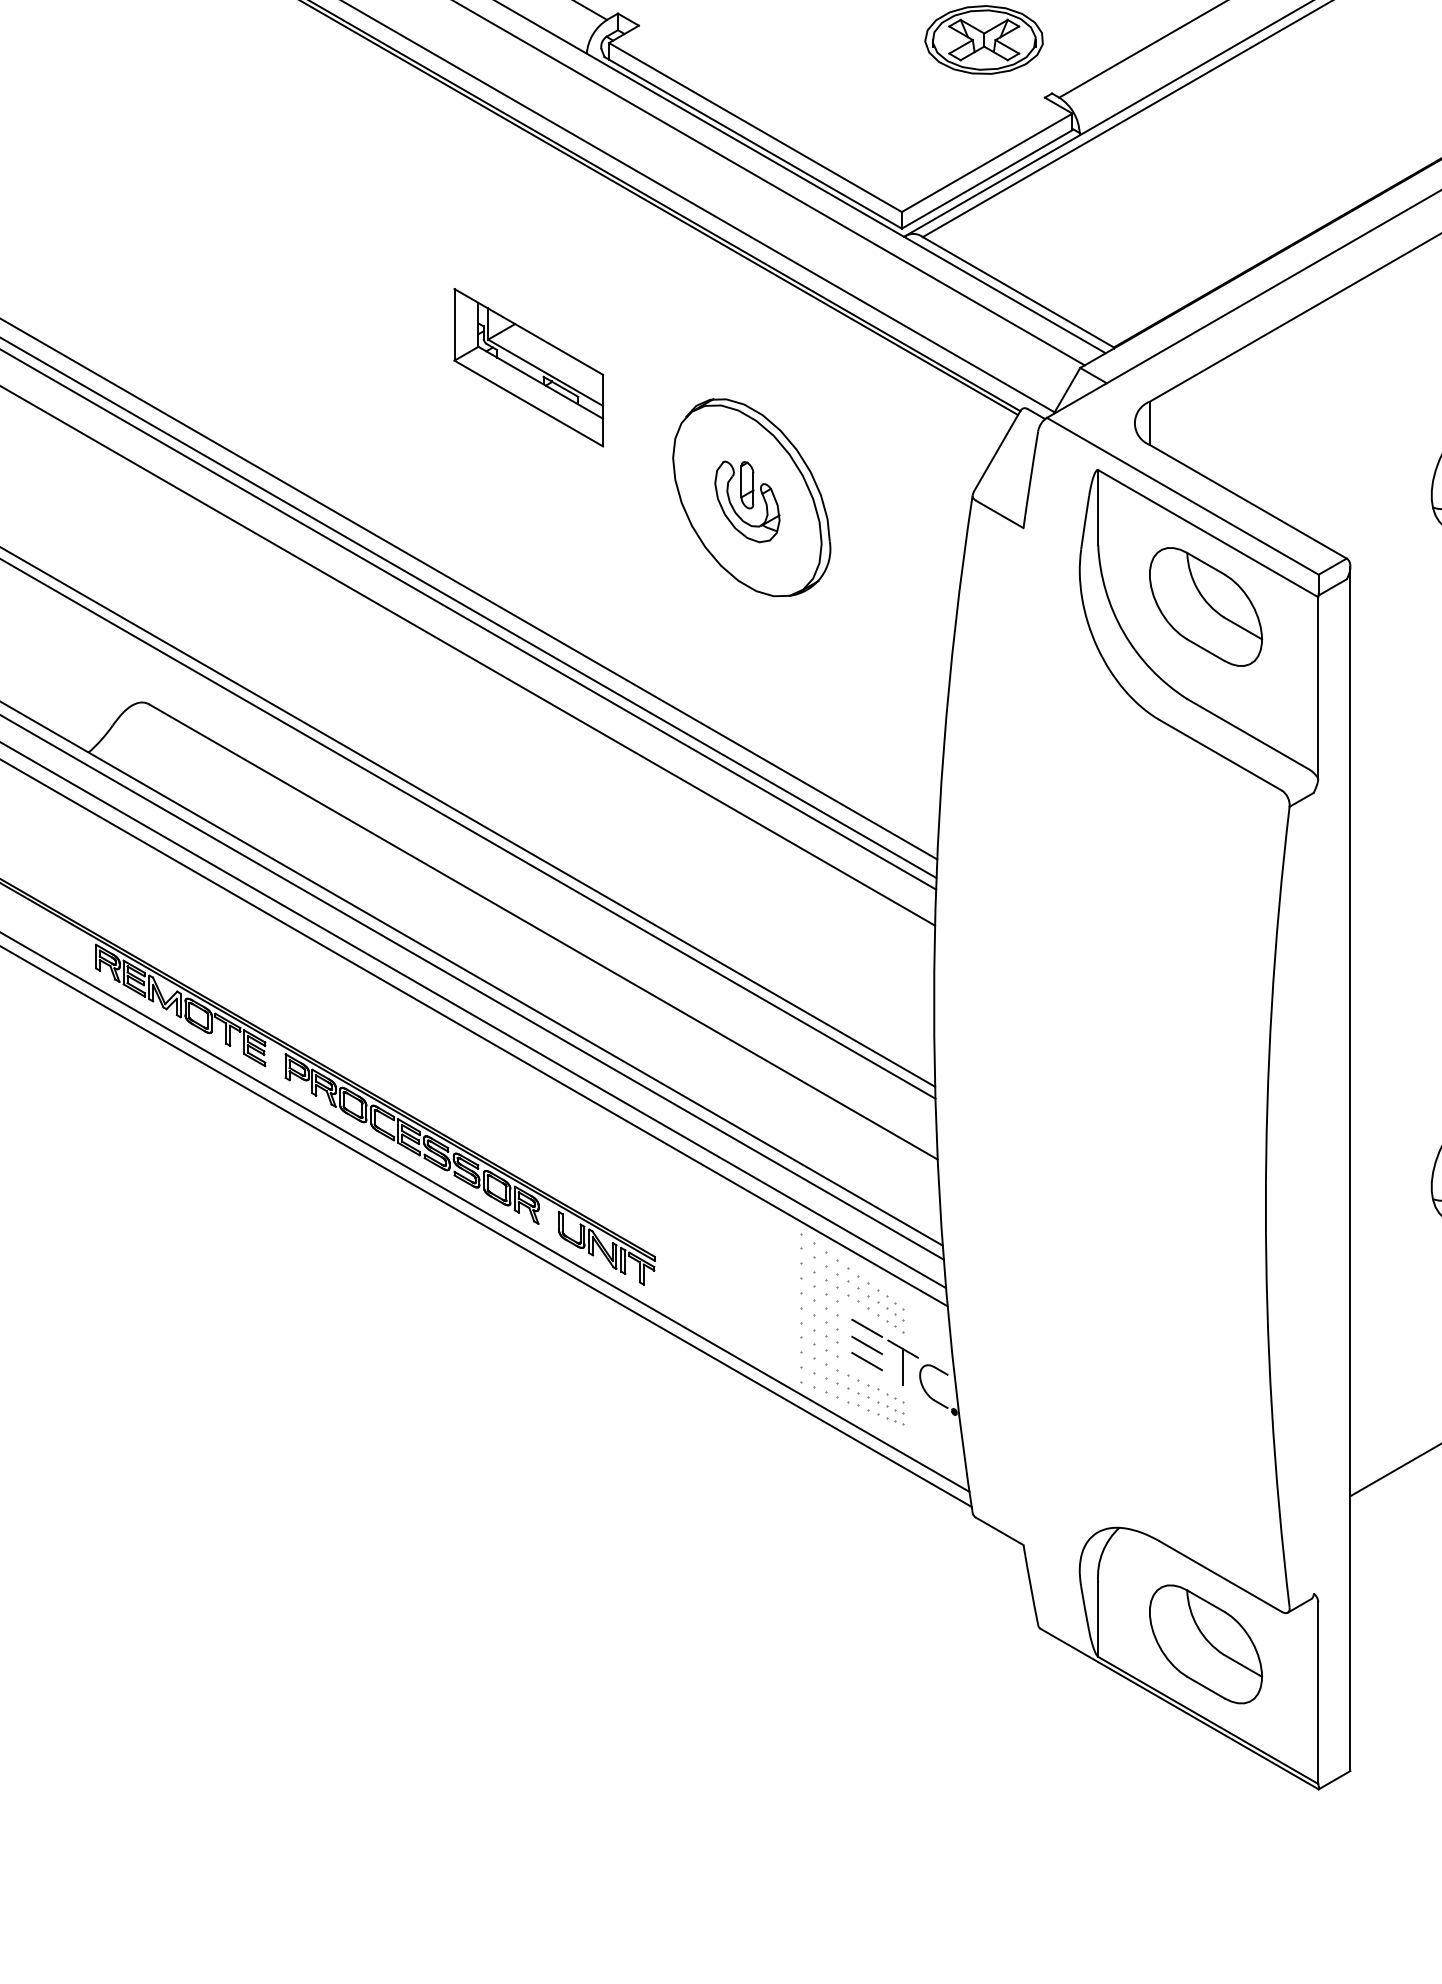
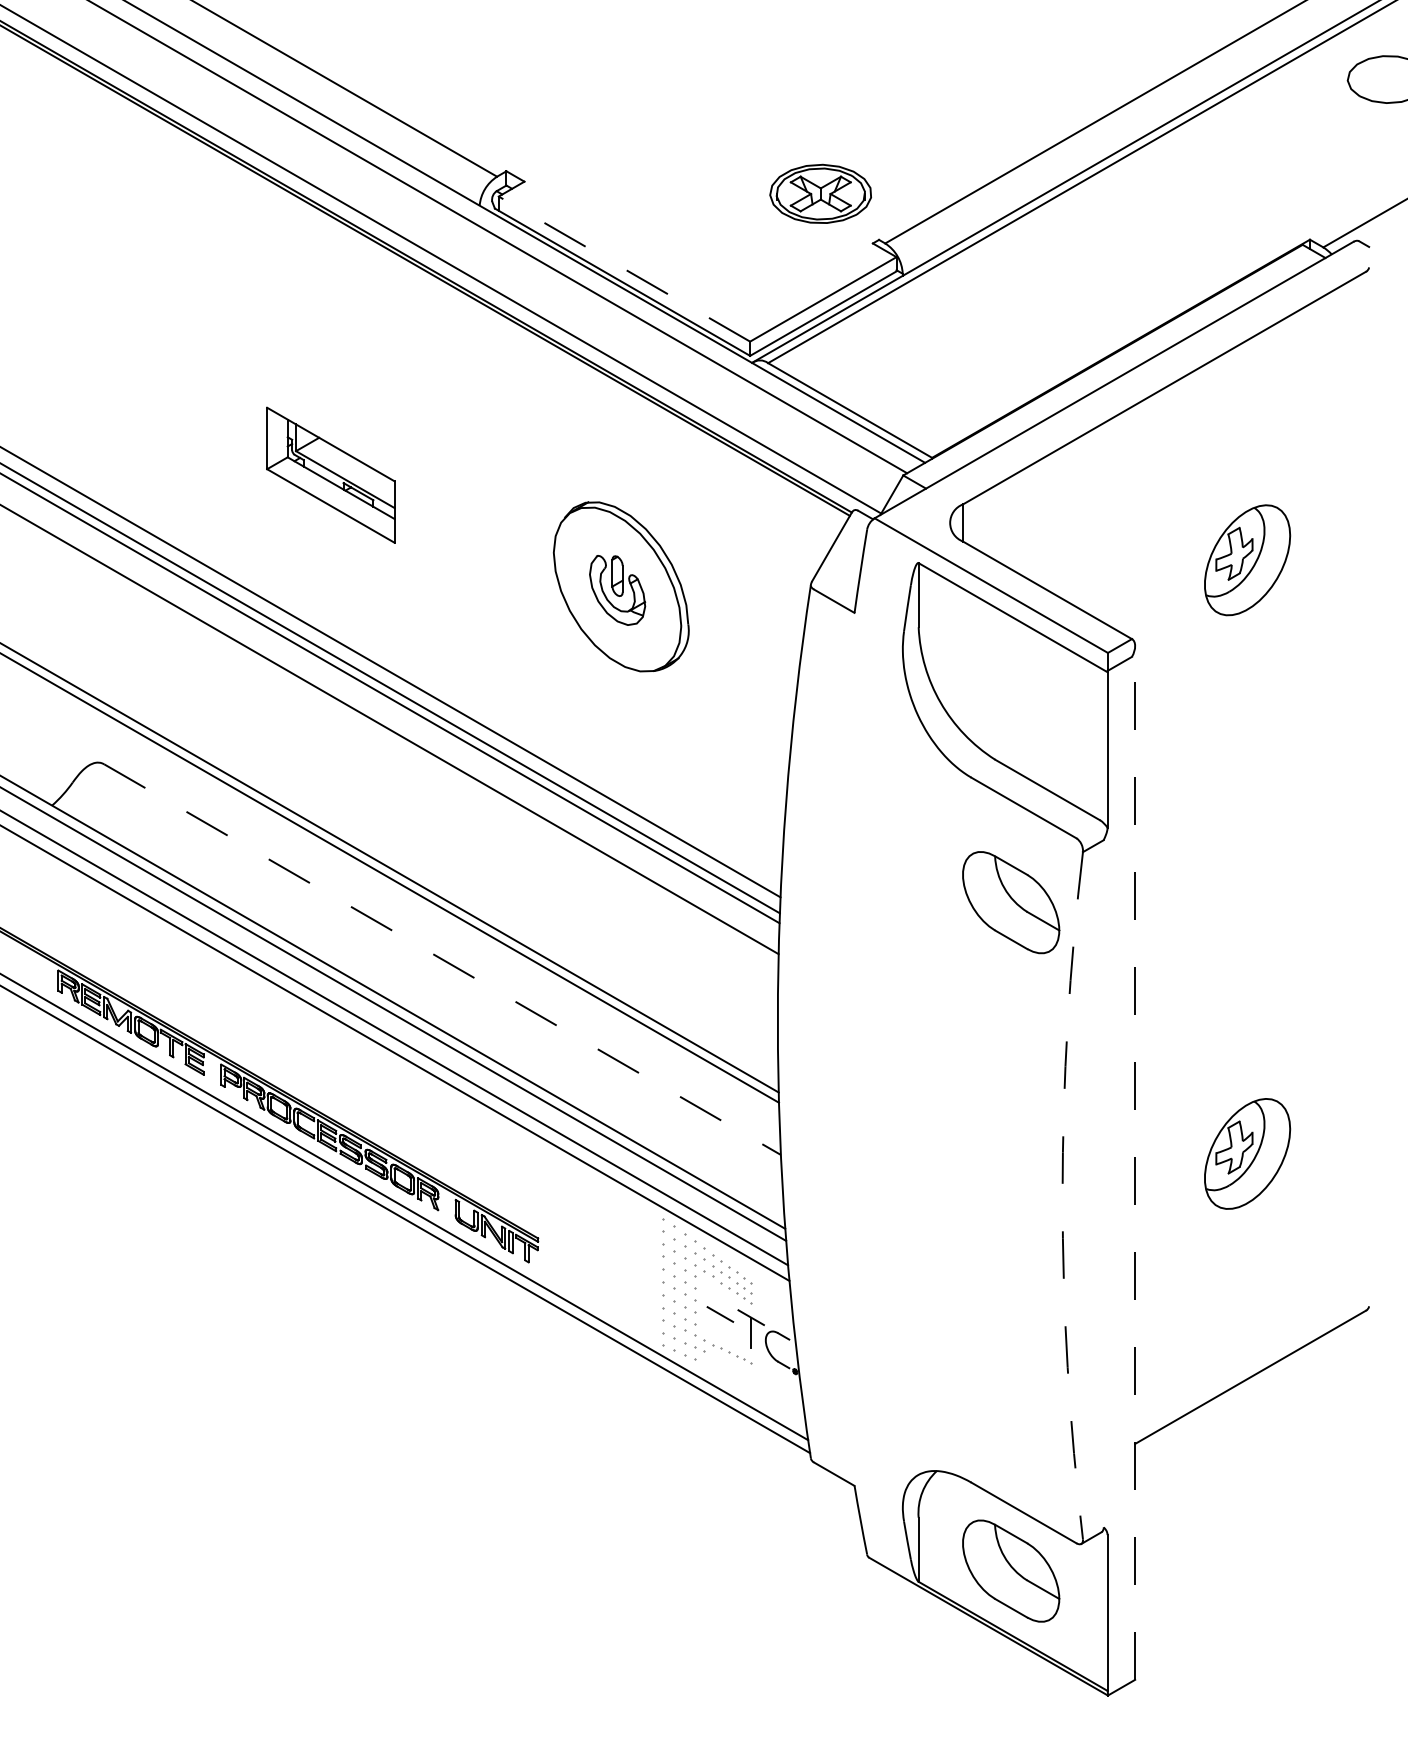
line: (755, 126) -> (624, 268), solid -> dashed
part: (528, 366) -> (330, 474), moved
part: (1206, 606) -> (1011, 902), moved
line: (543, 931) -> (442, 959), solid -> dashed
line: (1350, 1169) -> (1135, 1163), solid -> dashed
arc: (1265, 1206) -> (1062, 1195), solid -> dashed
line: (867, 1327) -> (720, 1299), removed
line: (867, 1360) -> (720, 1327), removed
part: (875, 1408) -> (727, 1368), removed

